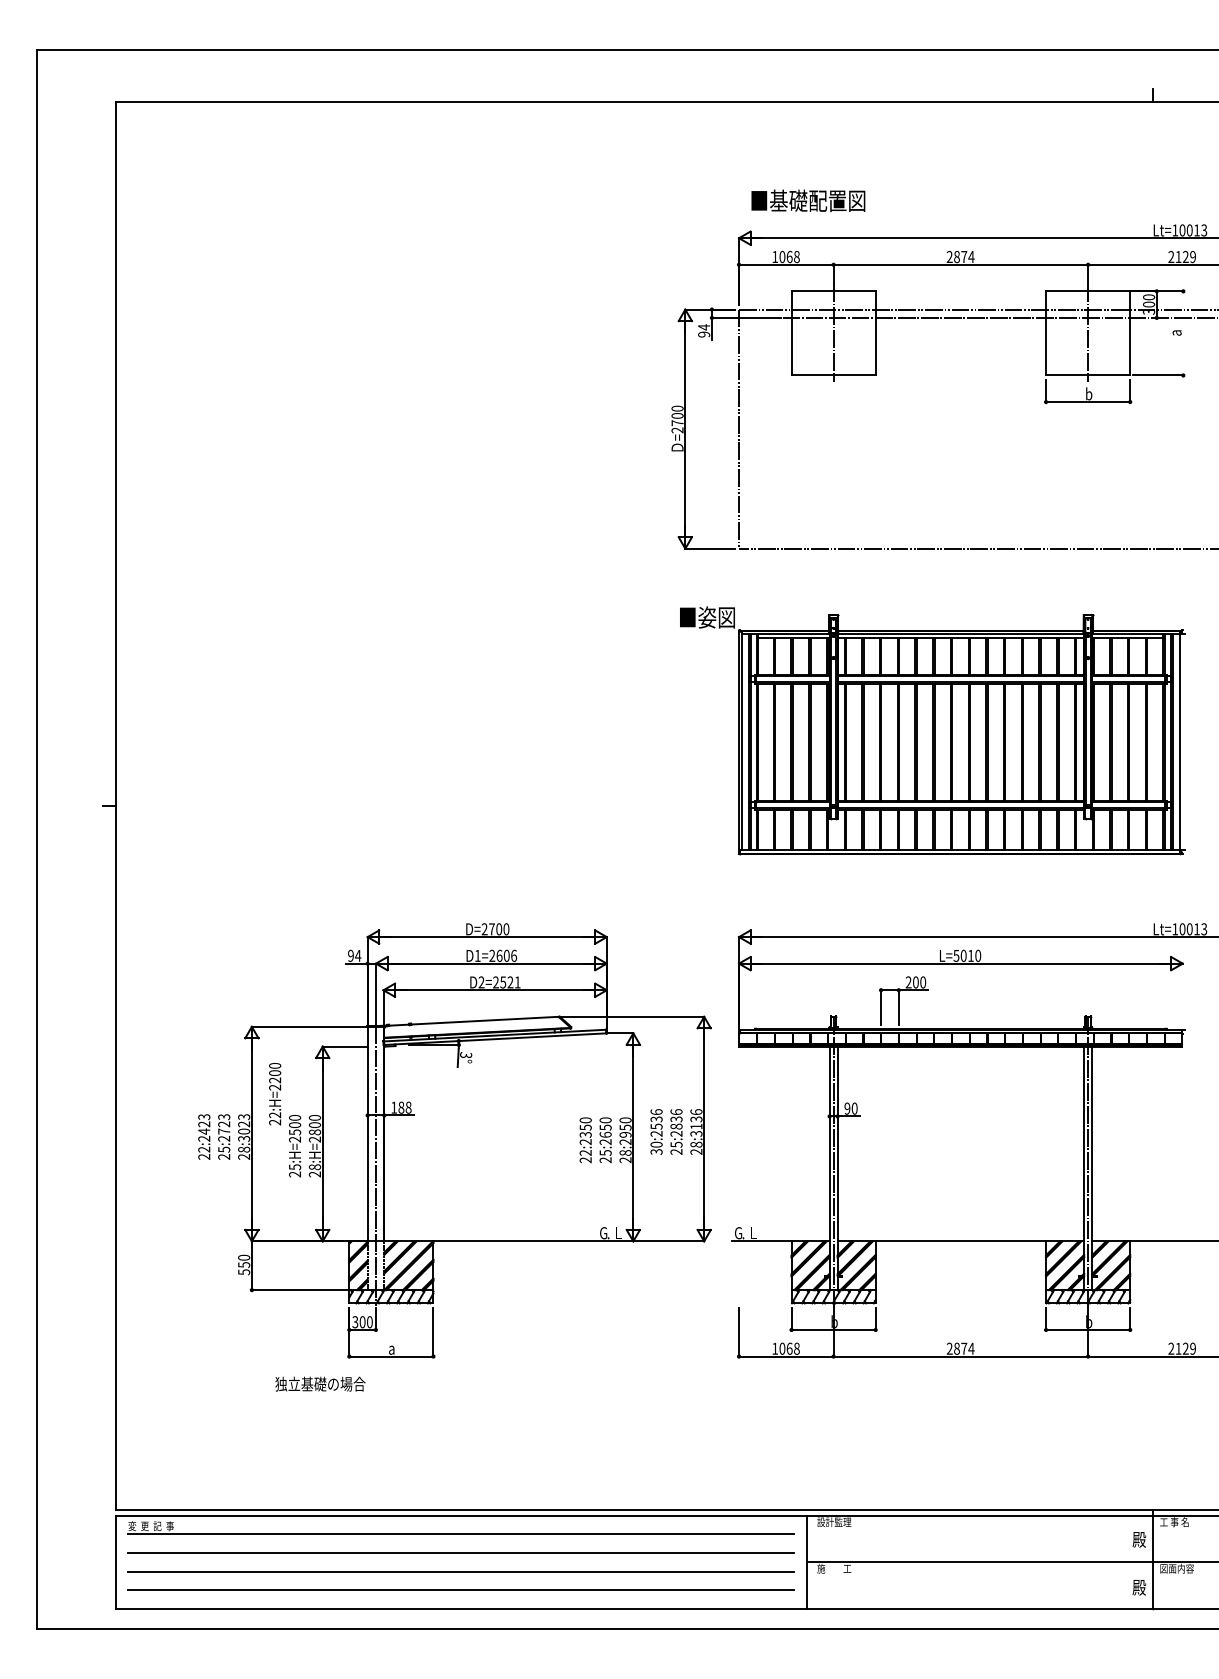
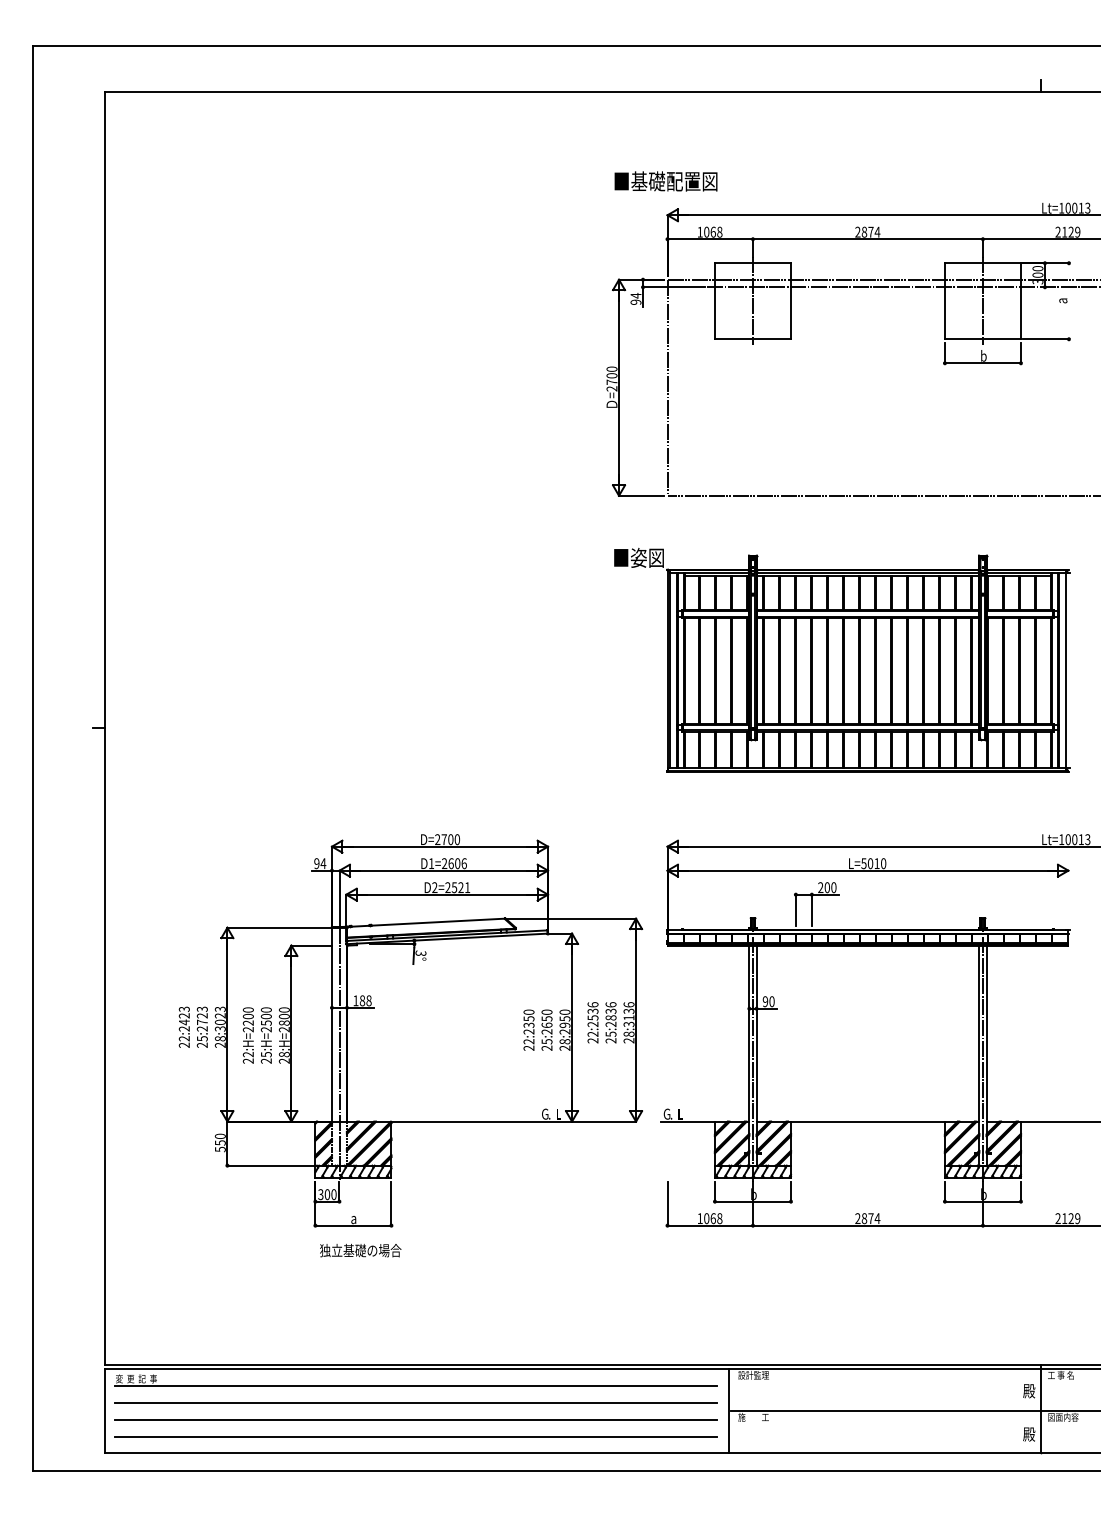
text: (808, 200) -> (666, 181), moved
text: (275, 1094) -> (248, 1035), moved
text: (656, 1147) -> (592, 1036), 30:2536 -> 22:2536
text: (320, 1383) -> (360, 1250), moved

